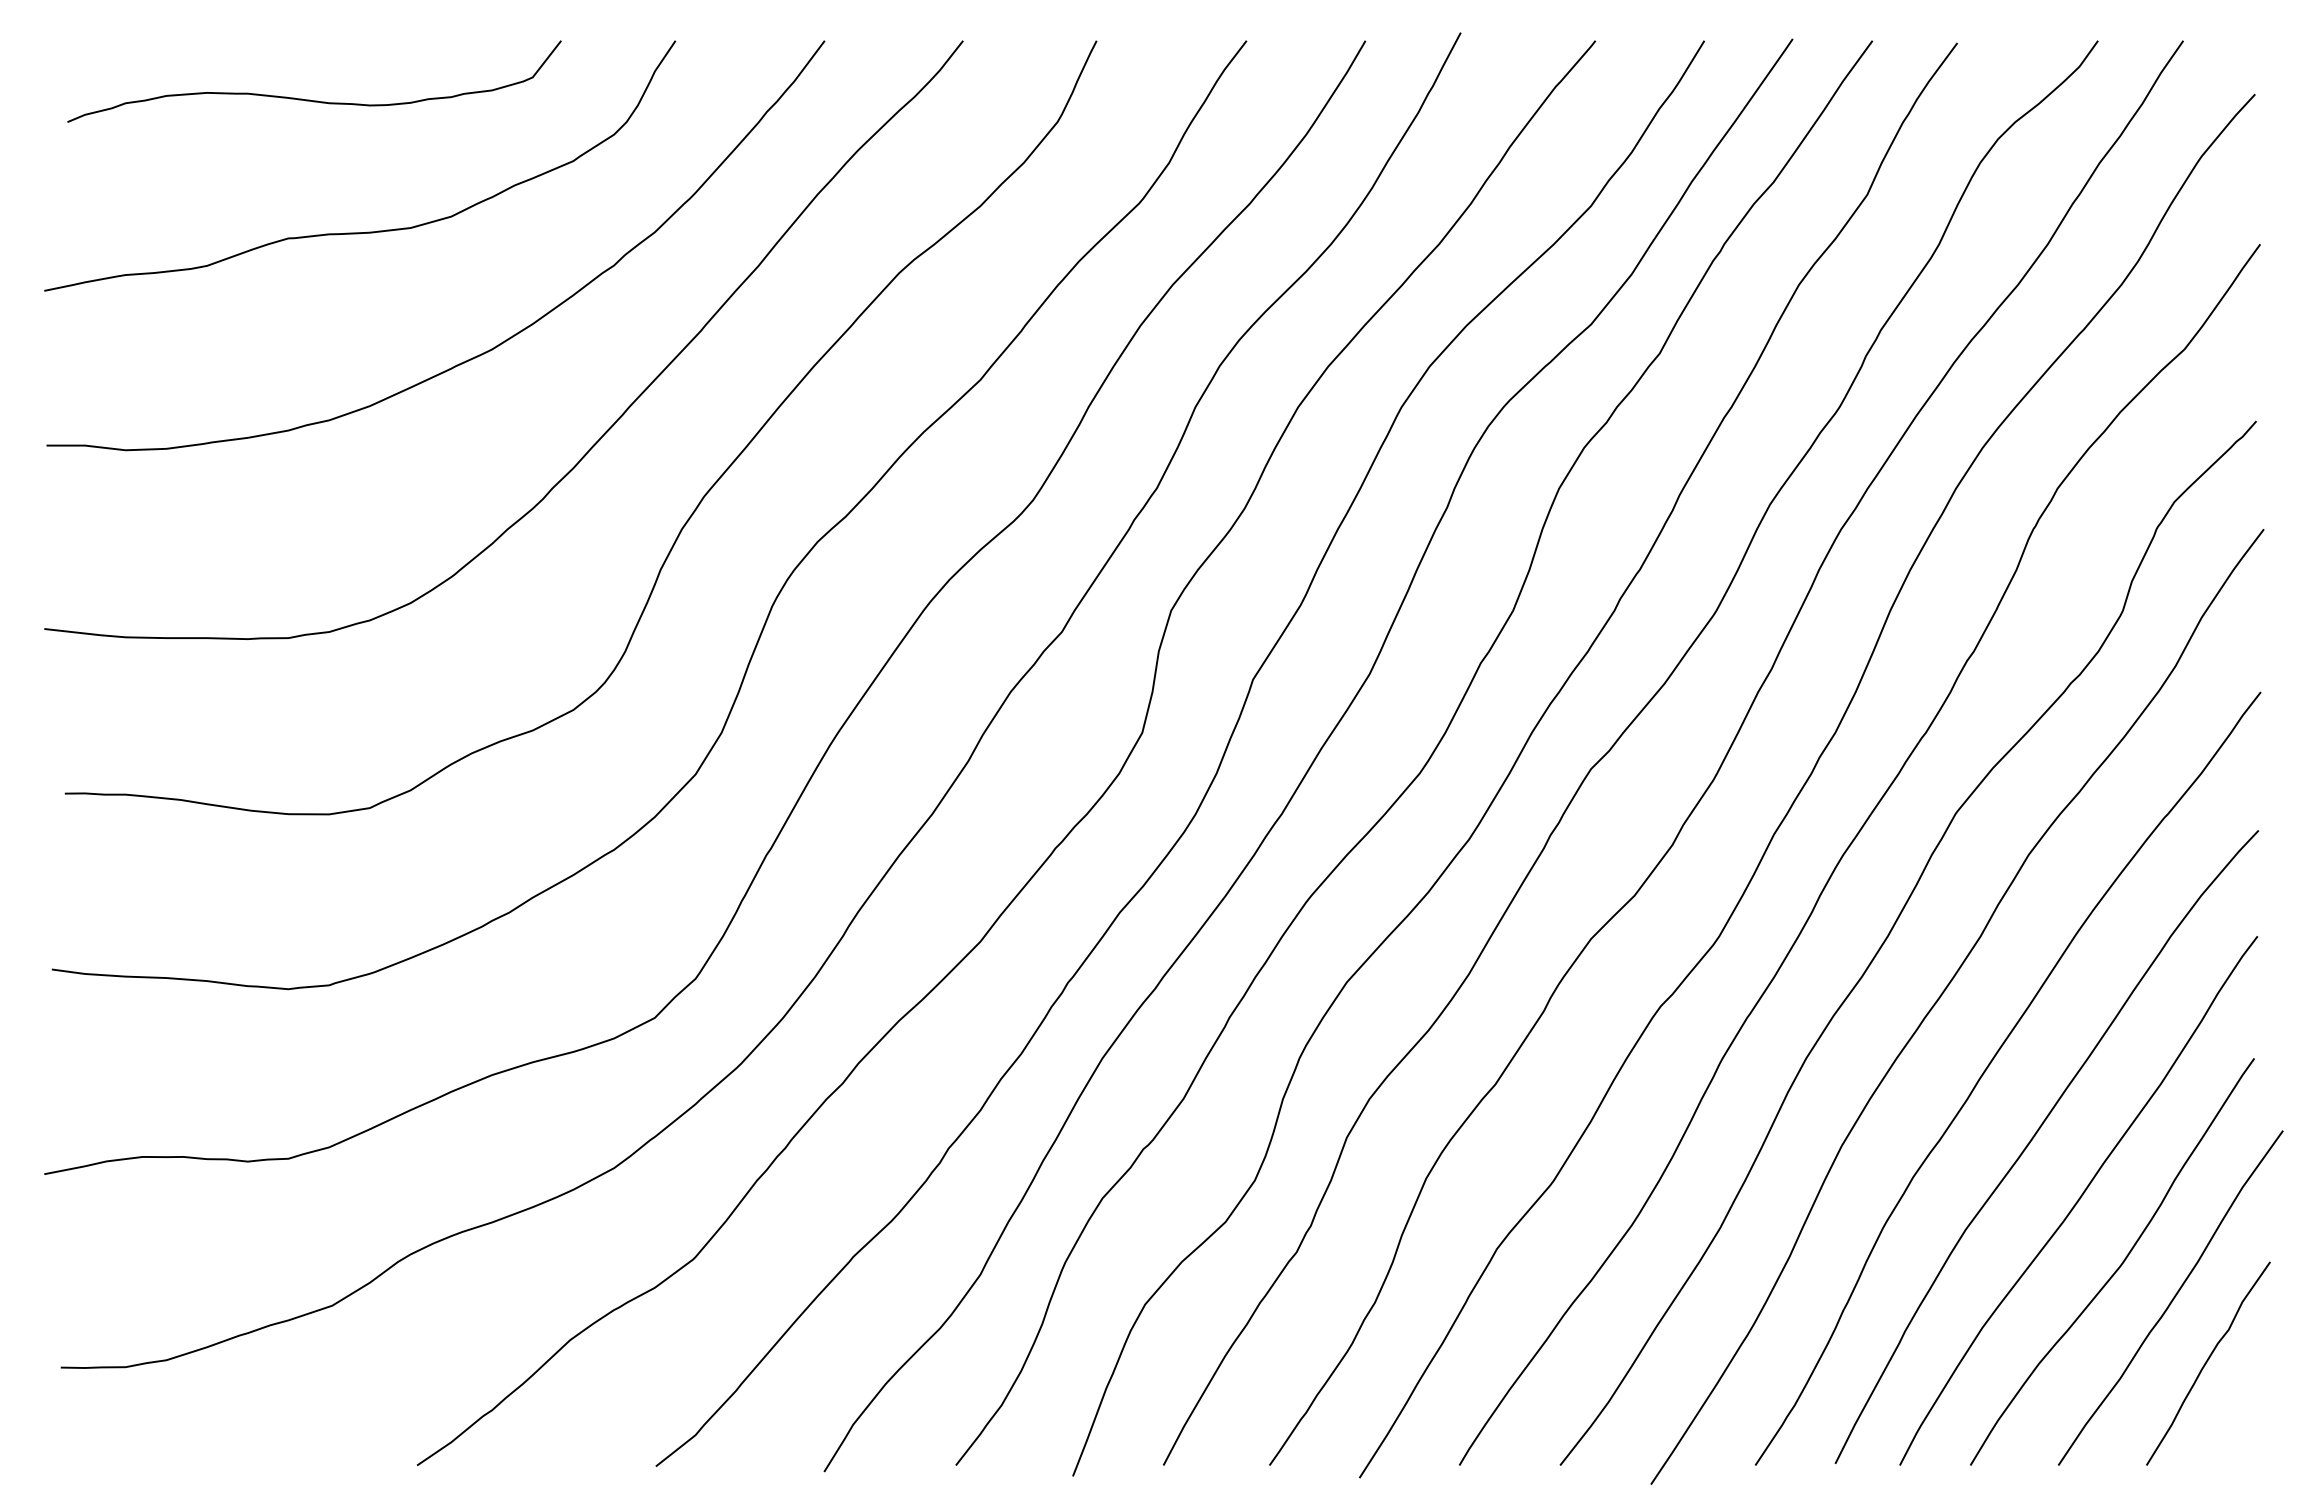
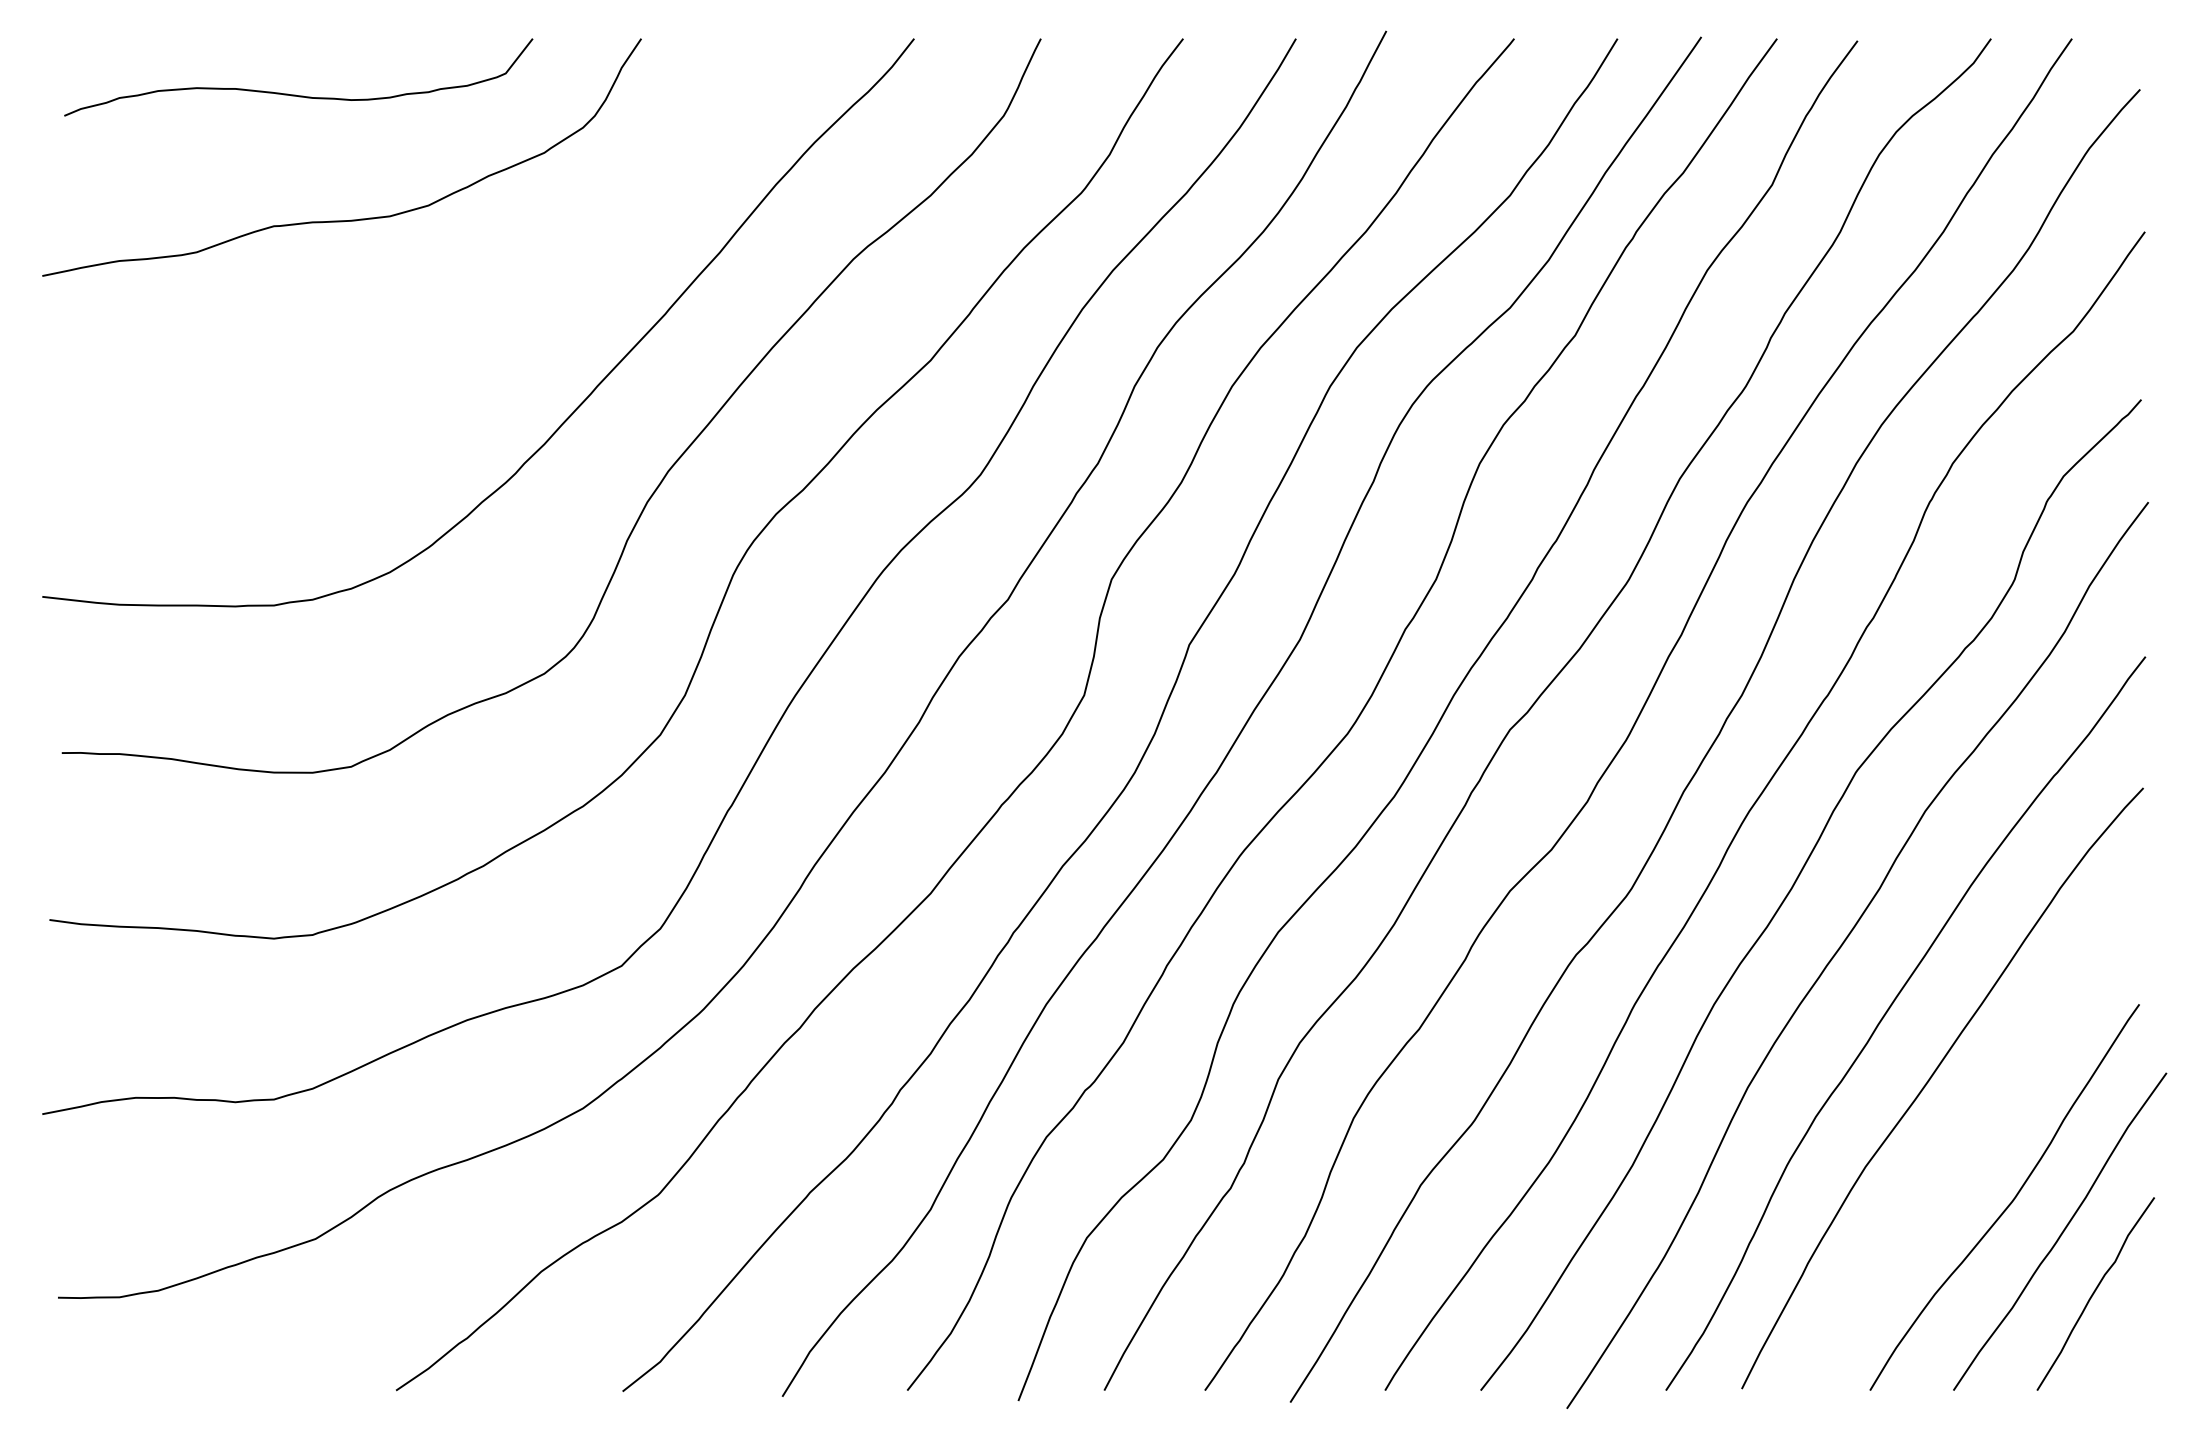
curve: (494, 346) -> (469, 328), removed
curve: (2078, 1200) -> (1972, 1139), removed

